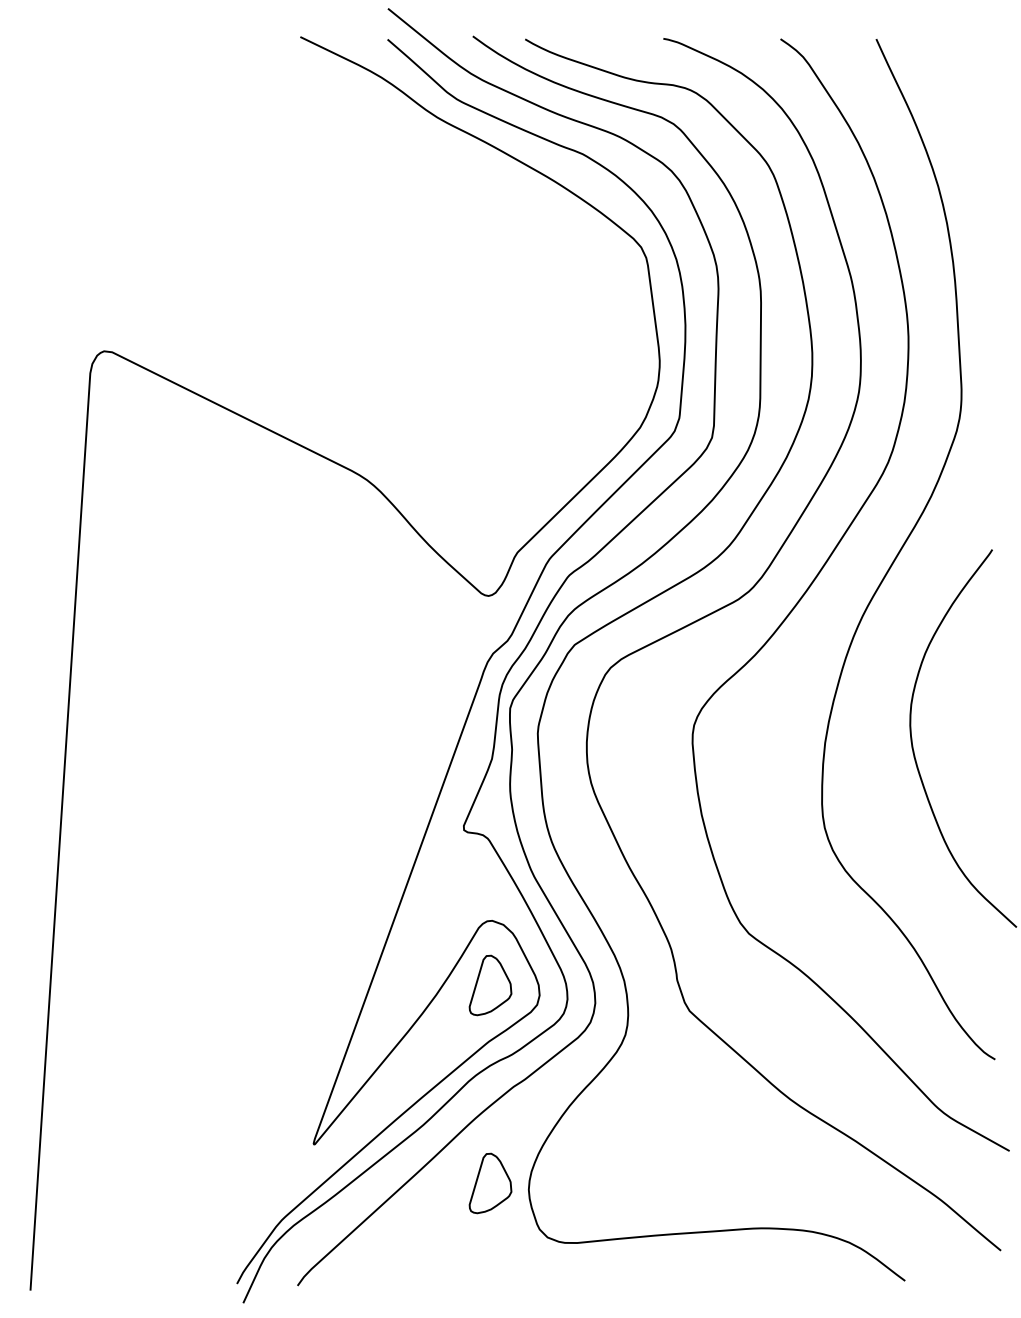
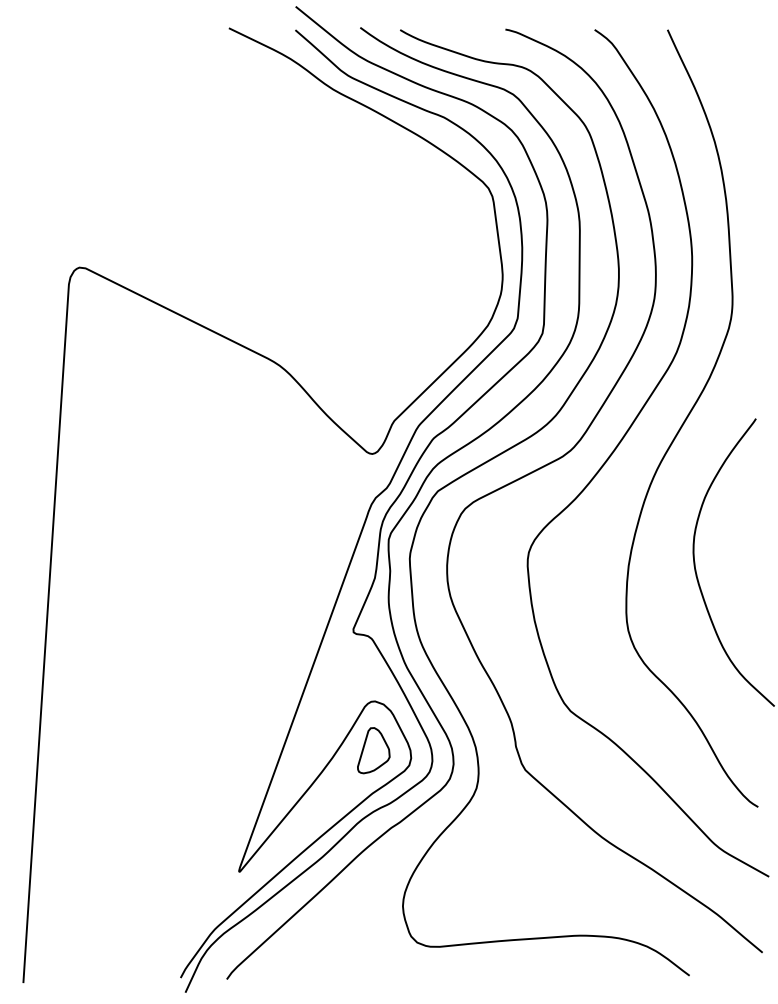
part: (490, 1183) -> (373, 901), removed

